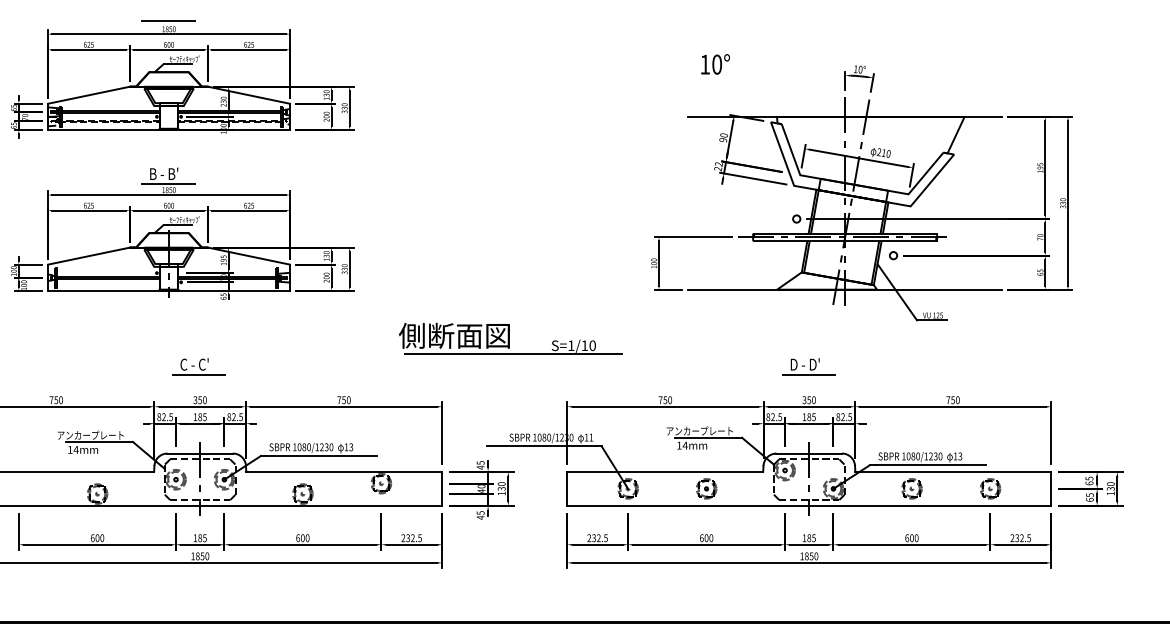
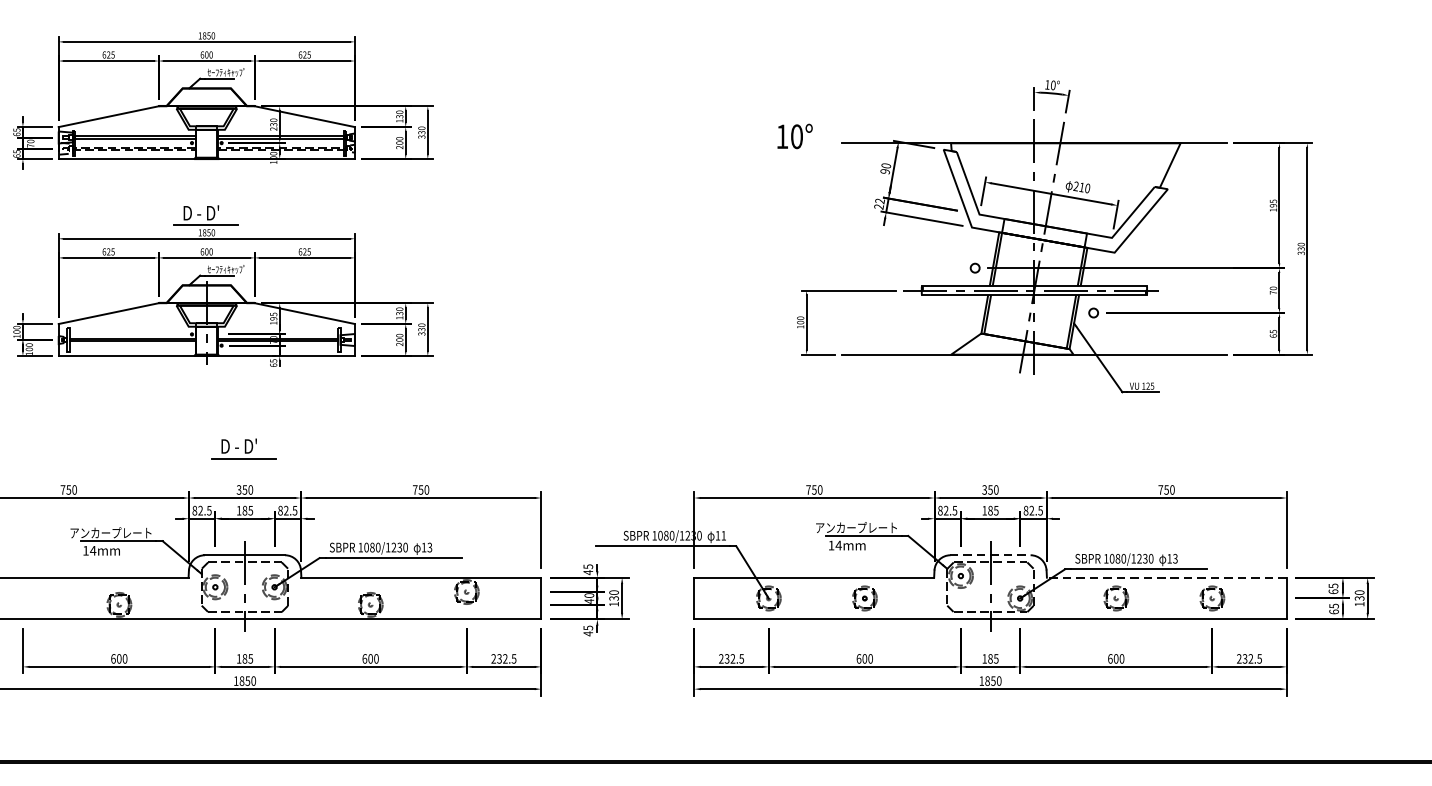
line: (167, 21) -> (204, 26), removed
text: (715, 64) -> (794, 136), moved
text: (165, 173) -> (202, 212), B - B' -> D - D'
part: (510, 338) -> (624, 414), removed
text: (194, 364) -> (237, 446), C - C' -> D - D'
part: (808, 366) -> (989, 448), removed
line: (809, 453) -> (990, 555), solid -> dashed
line: (953, 471) -> (1167, 577), solid -> dashed

